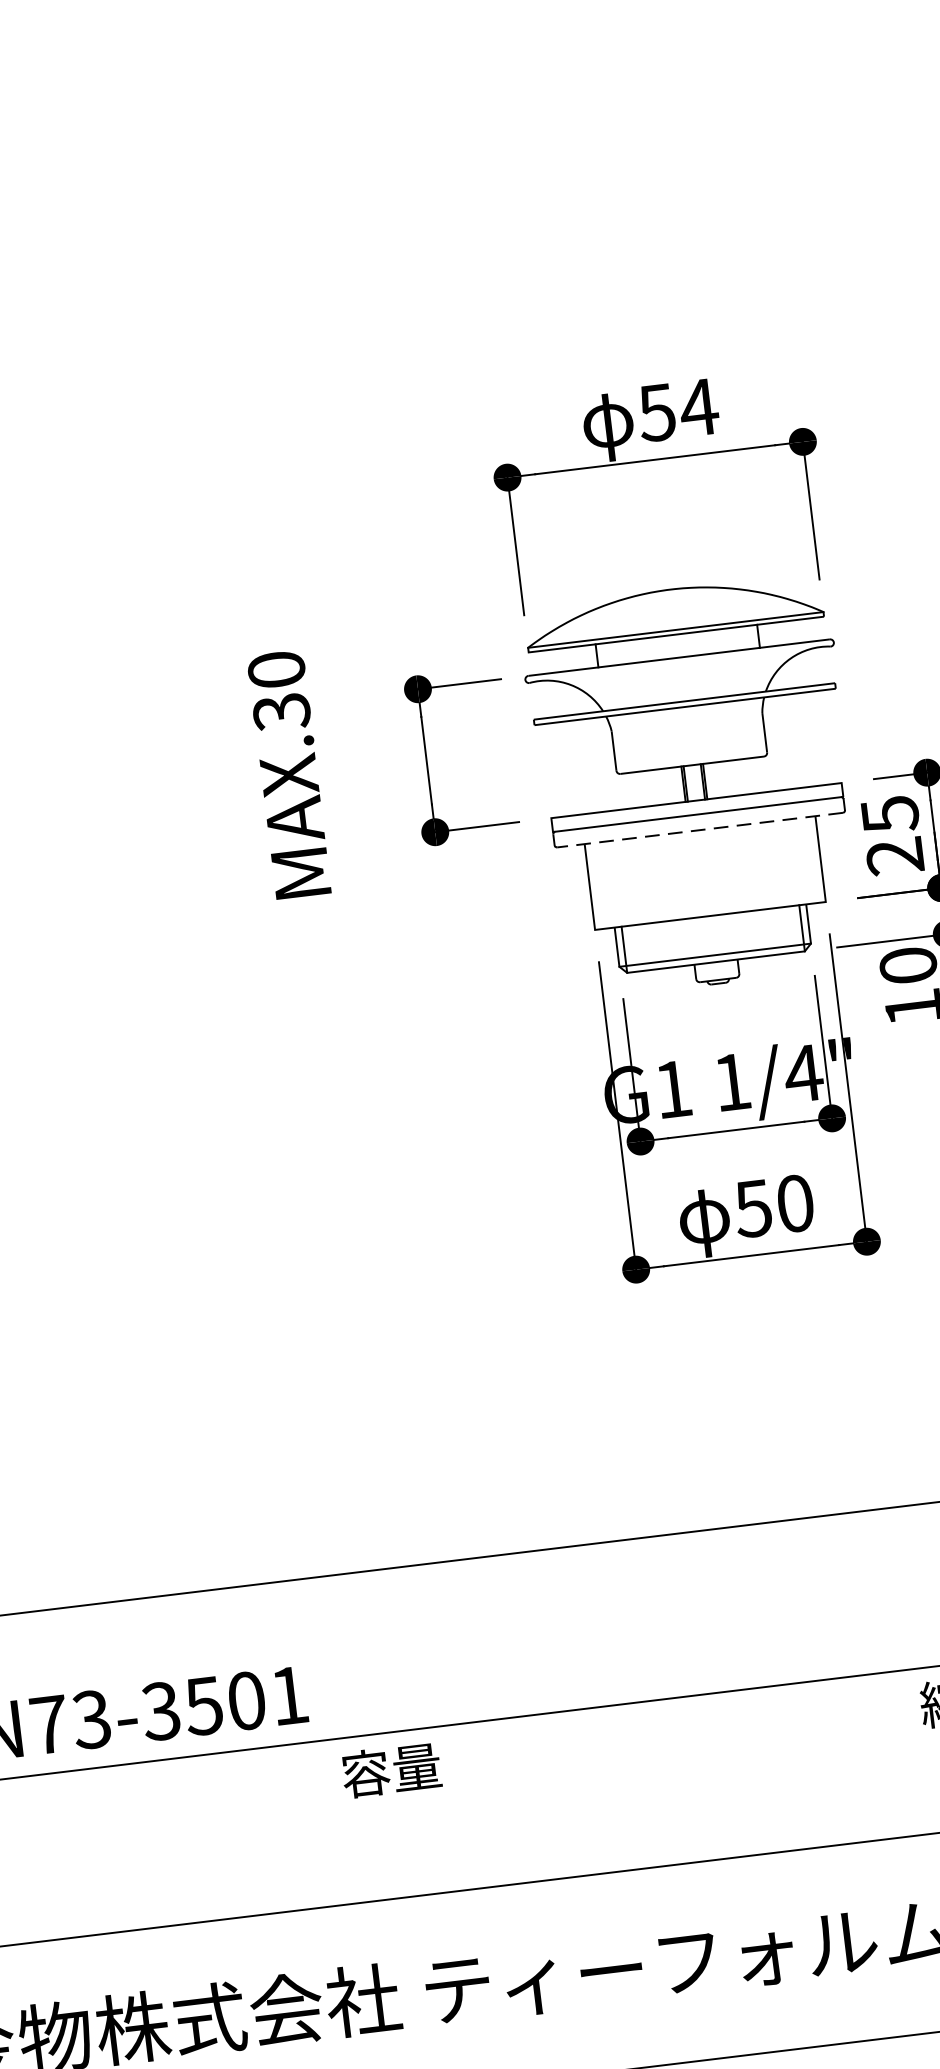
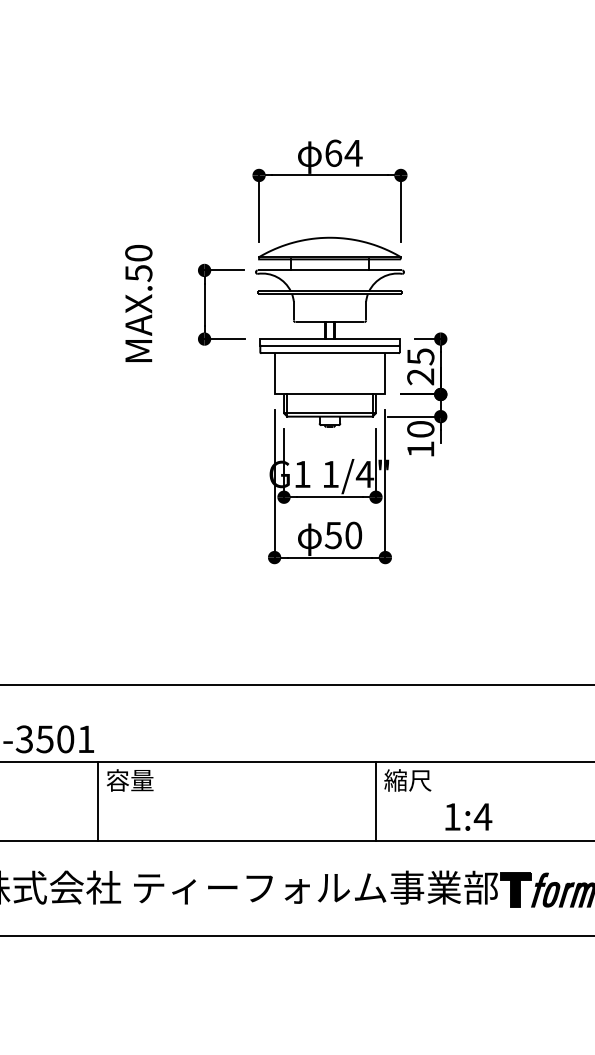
text: (656, 411) -> (333, 152), 54 -> 64
text: (281, 712) -> (138, 273), MAX.30 -> MAX.50
line: (701, 830) -> (330, 353), dashed -> solid
line: (907, 1752) -> (375, 801), added
line: (328, 1822) -> (97, 801), added

